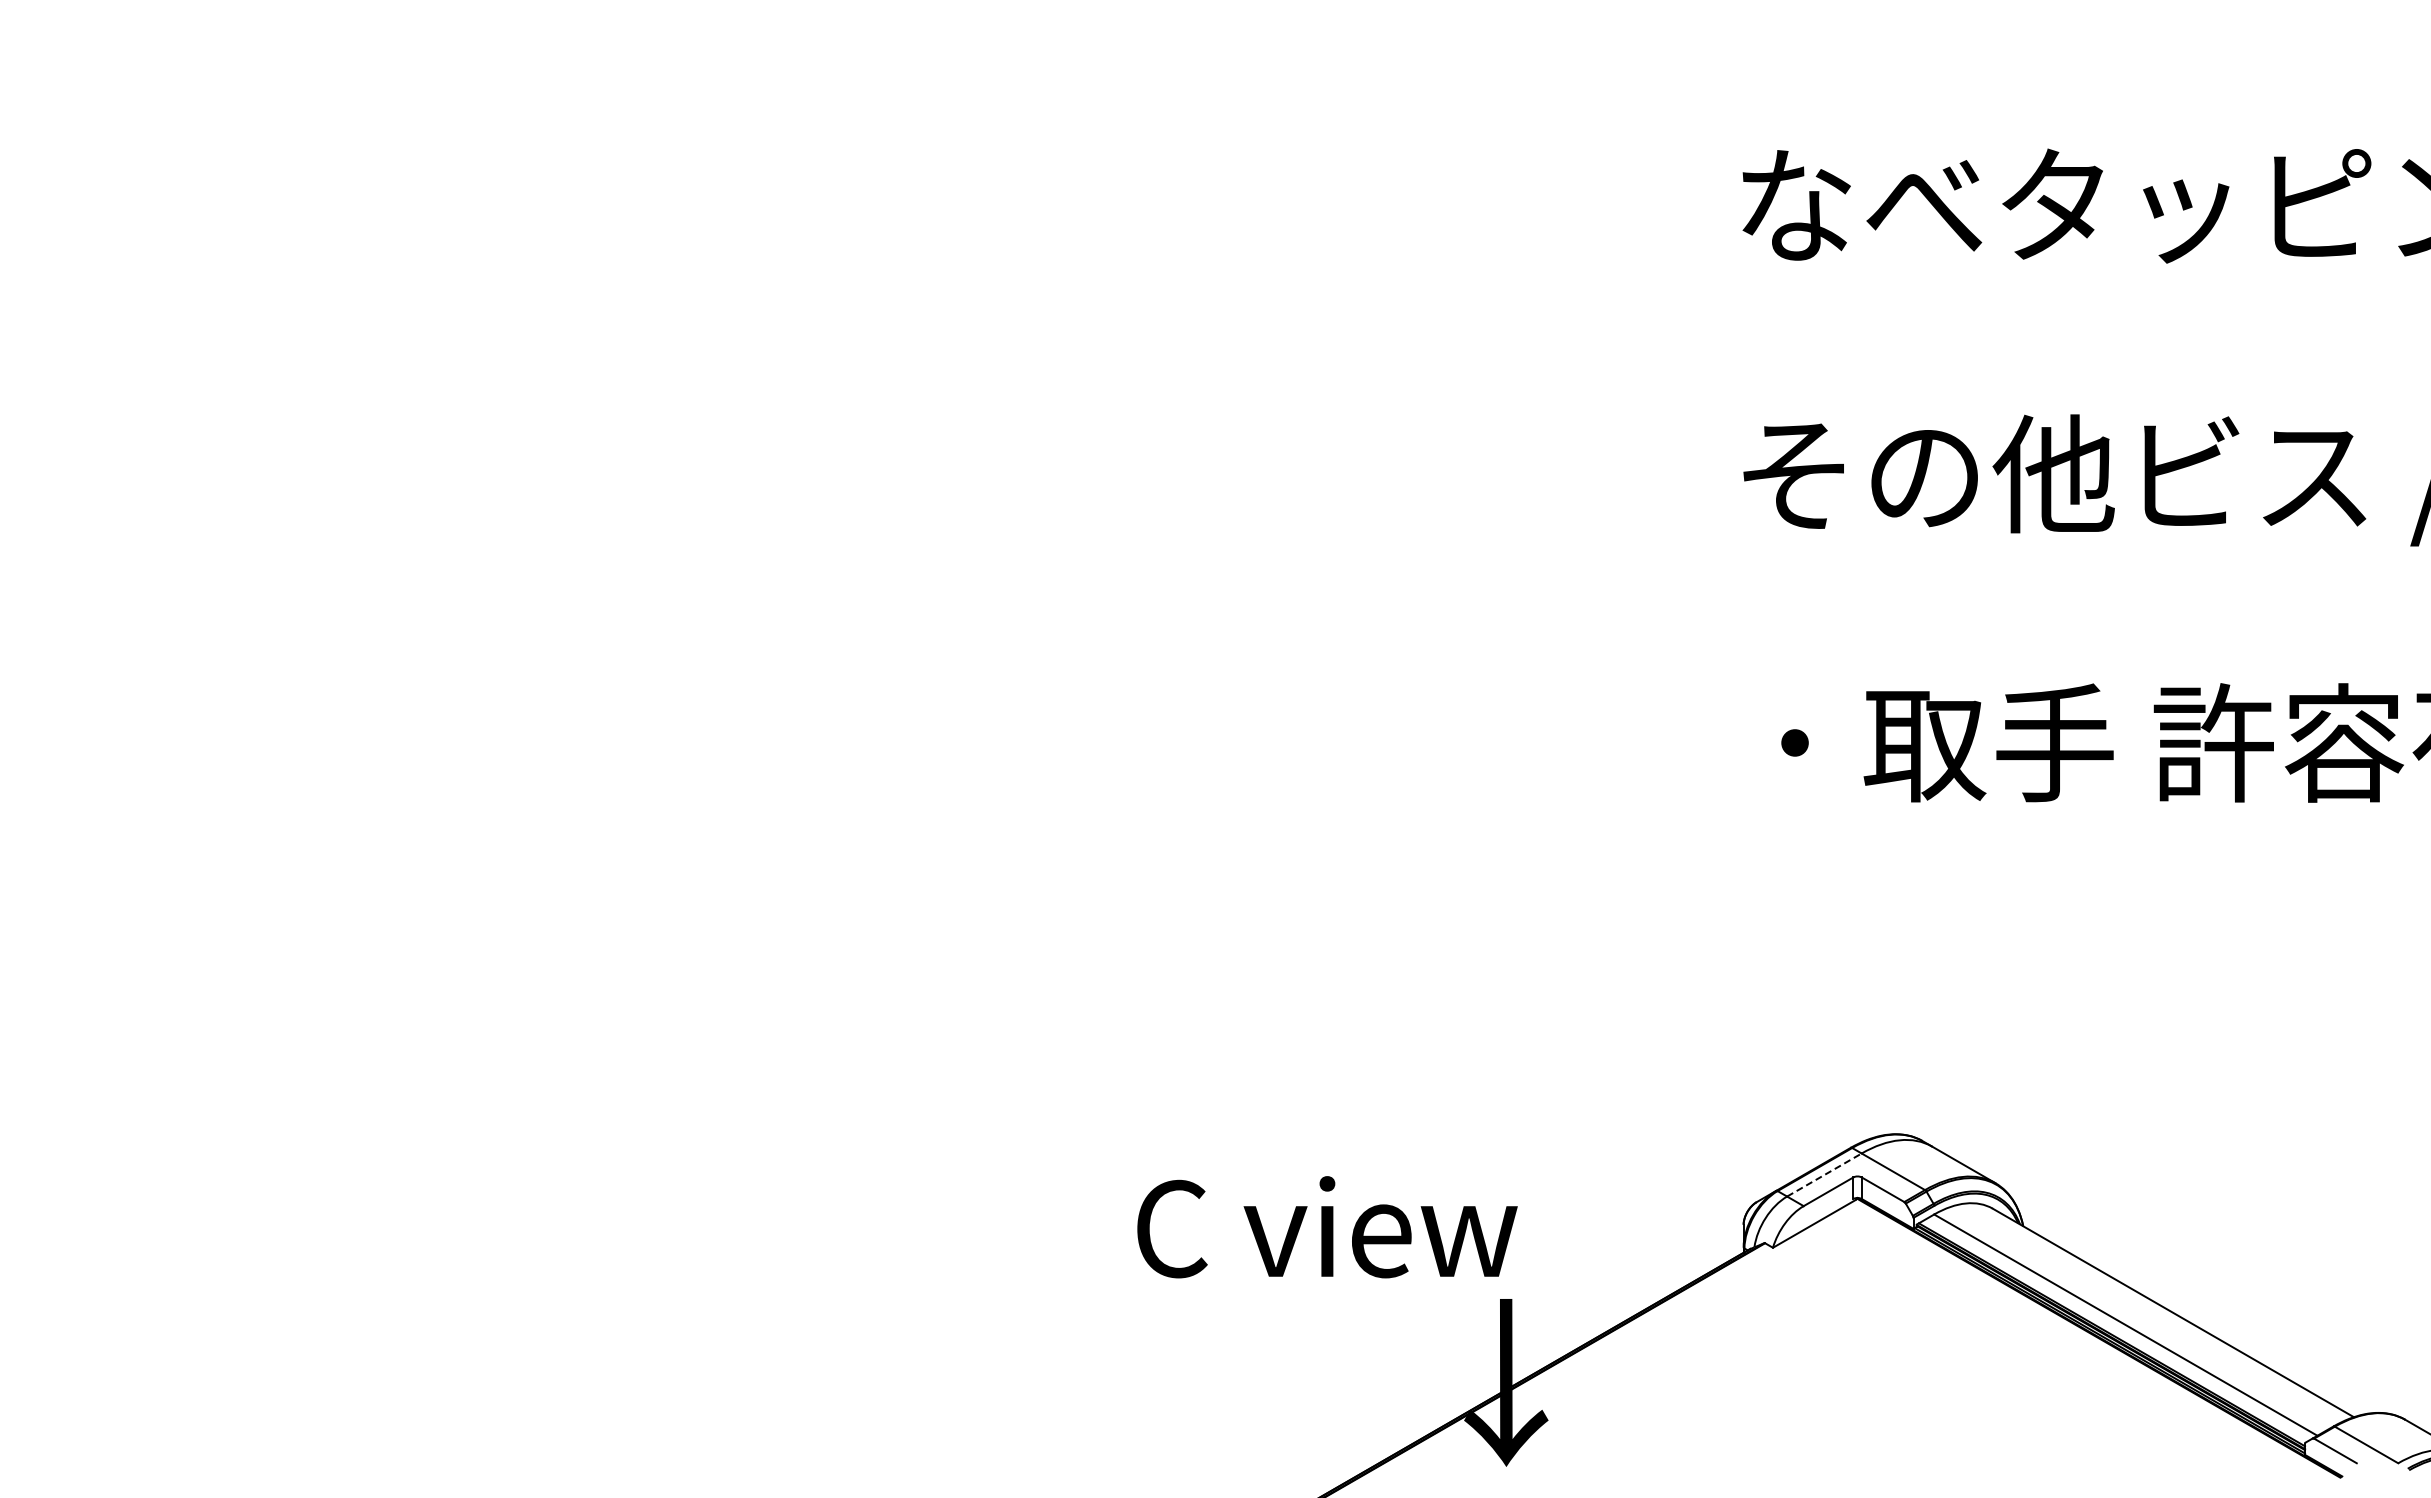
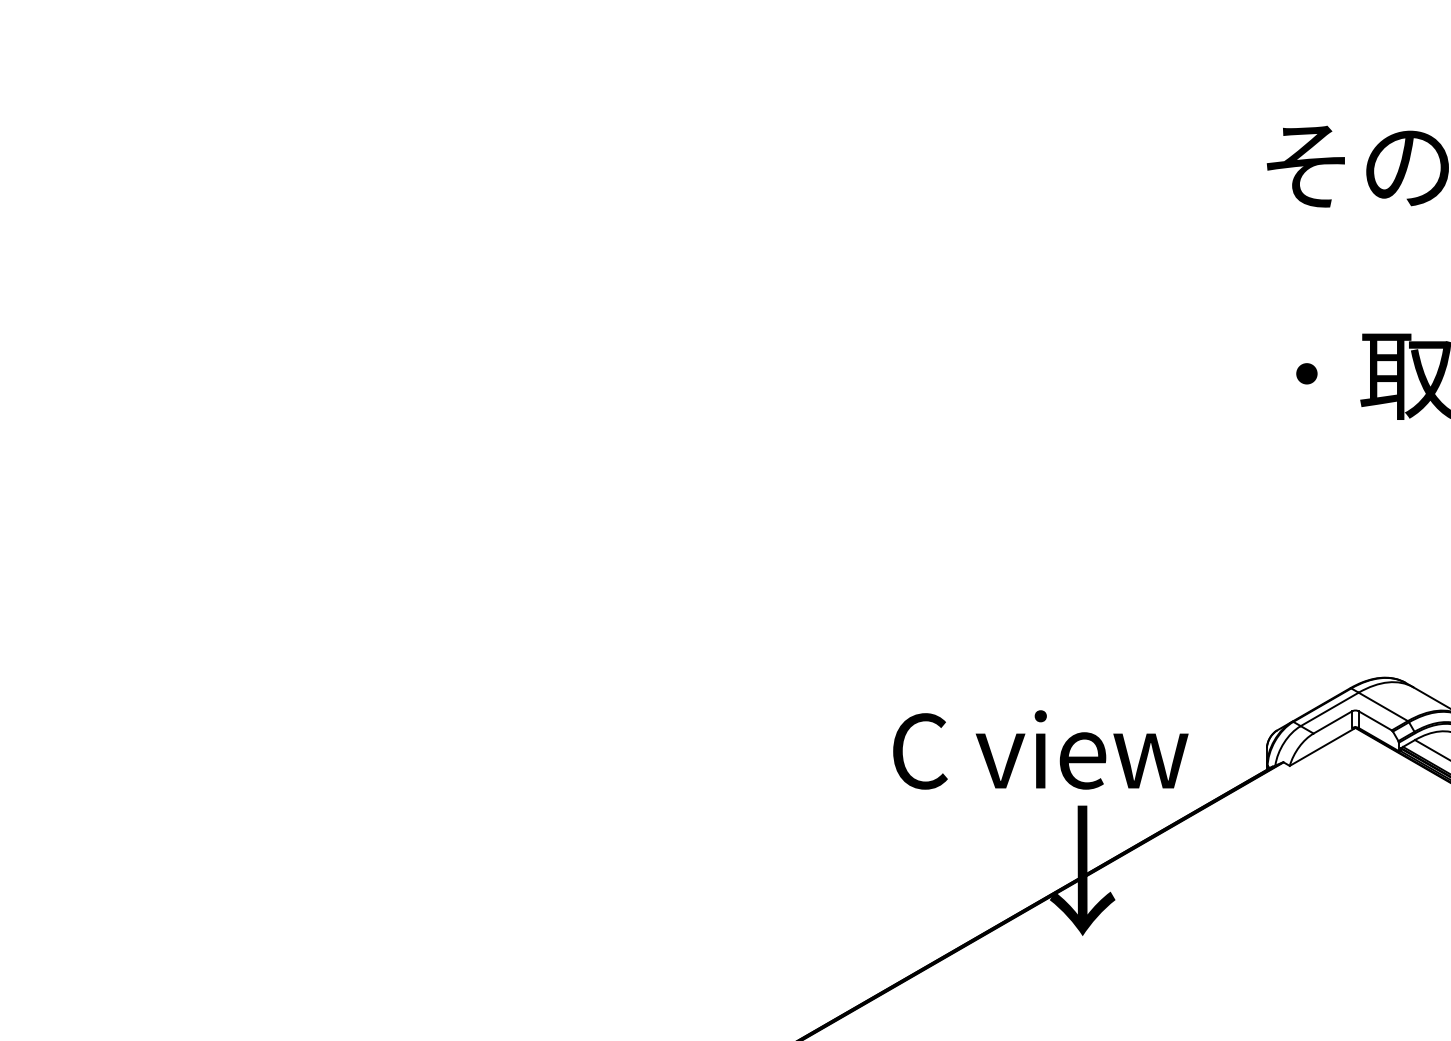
line: (1824, 1174) -> (1329, 708), dashed -> solid
text: (1327, 1227) -> (1040, 750), moved

